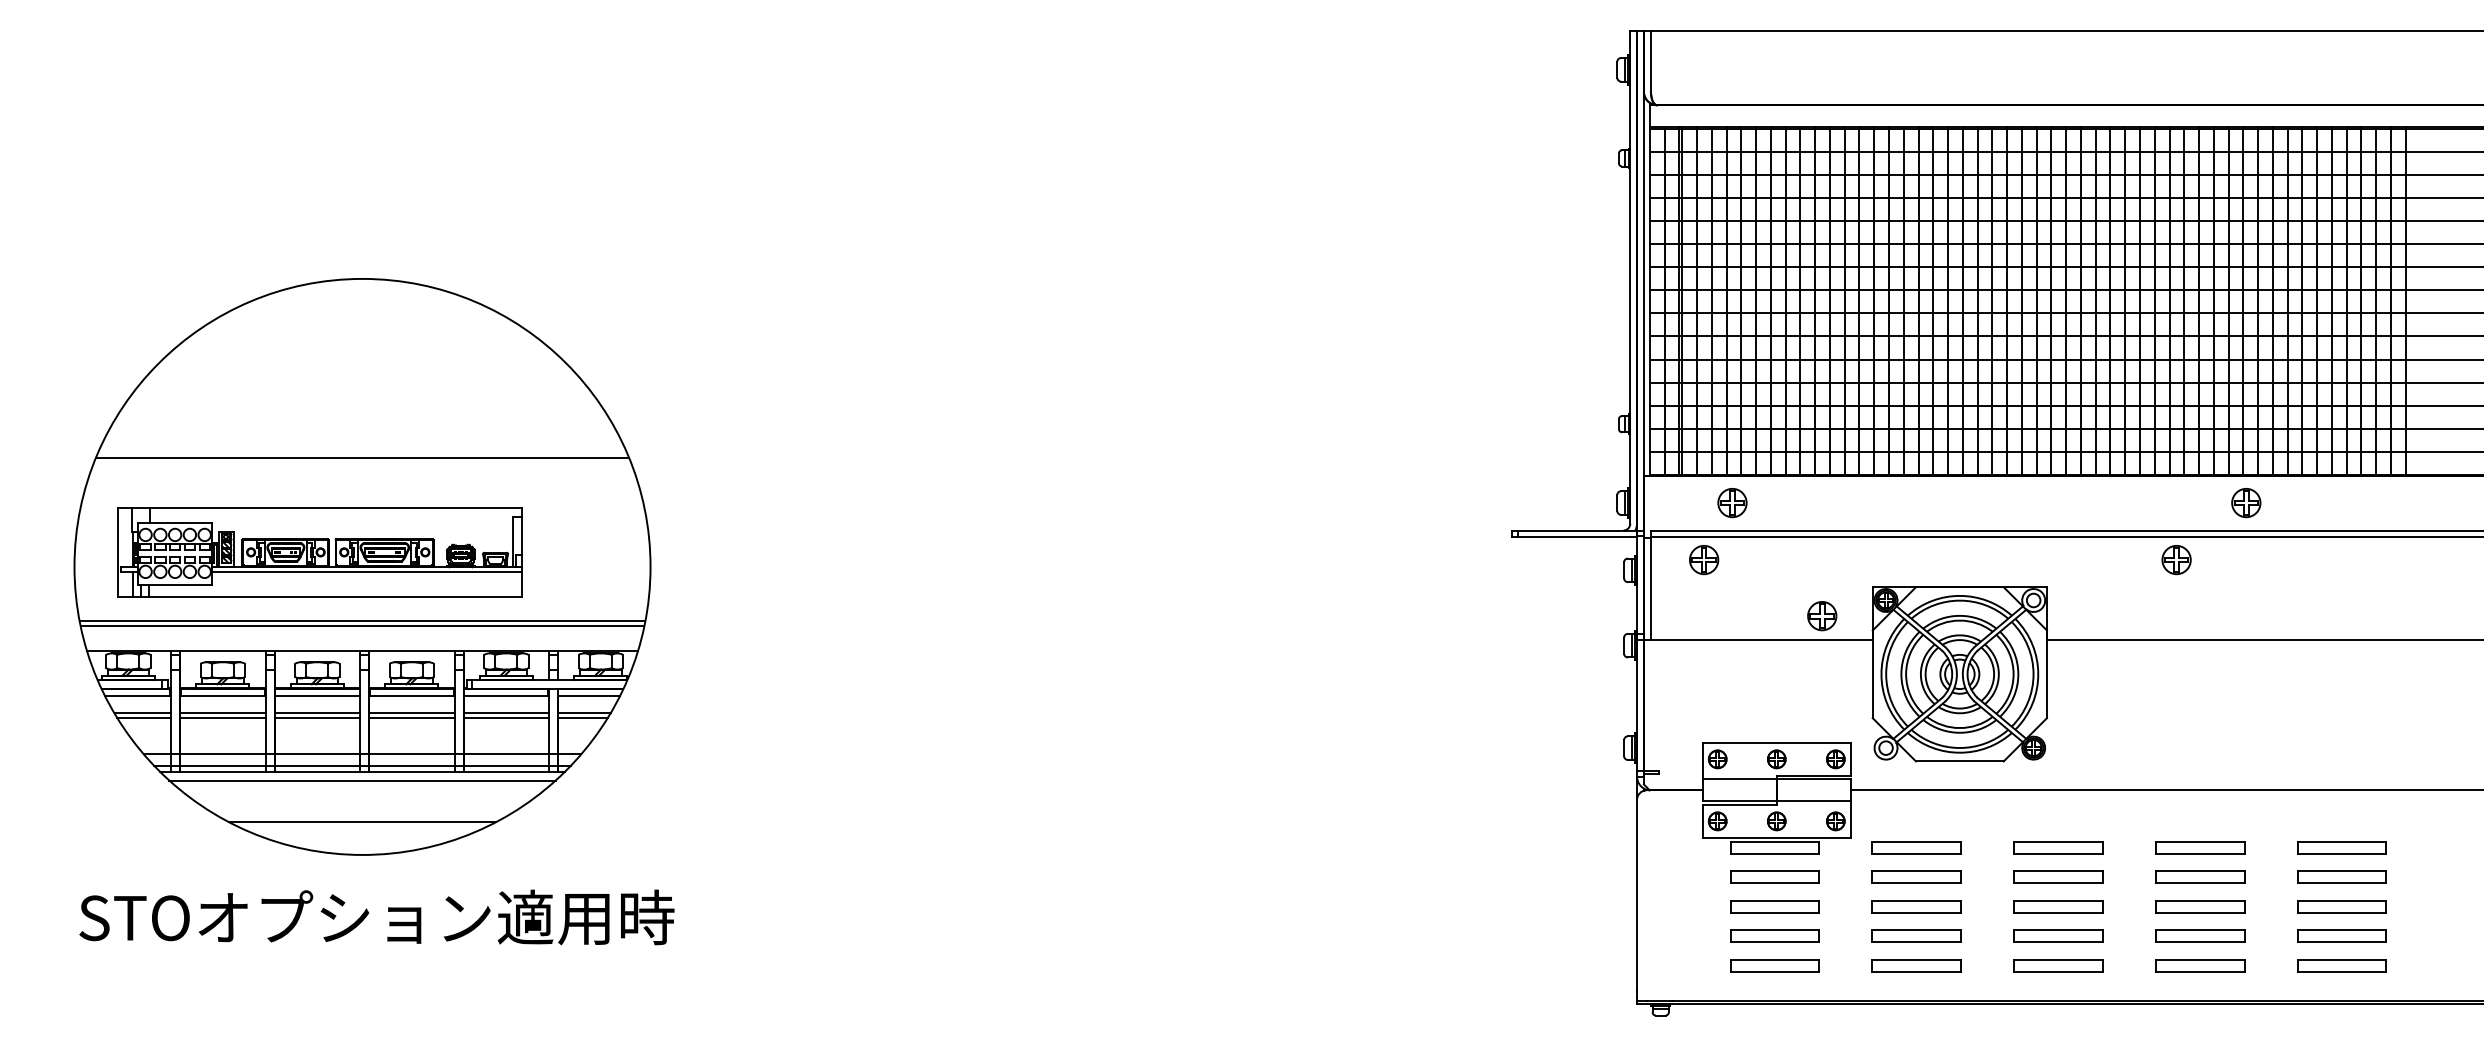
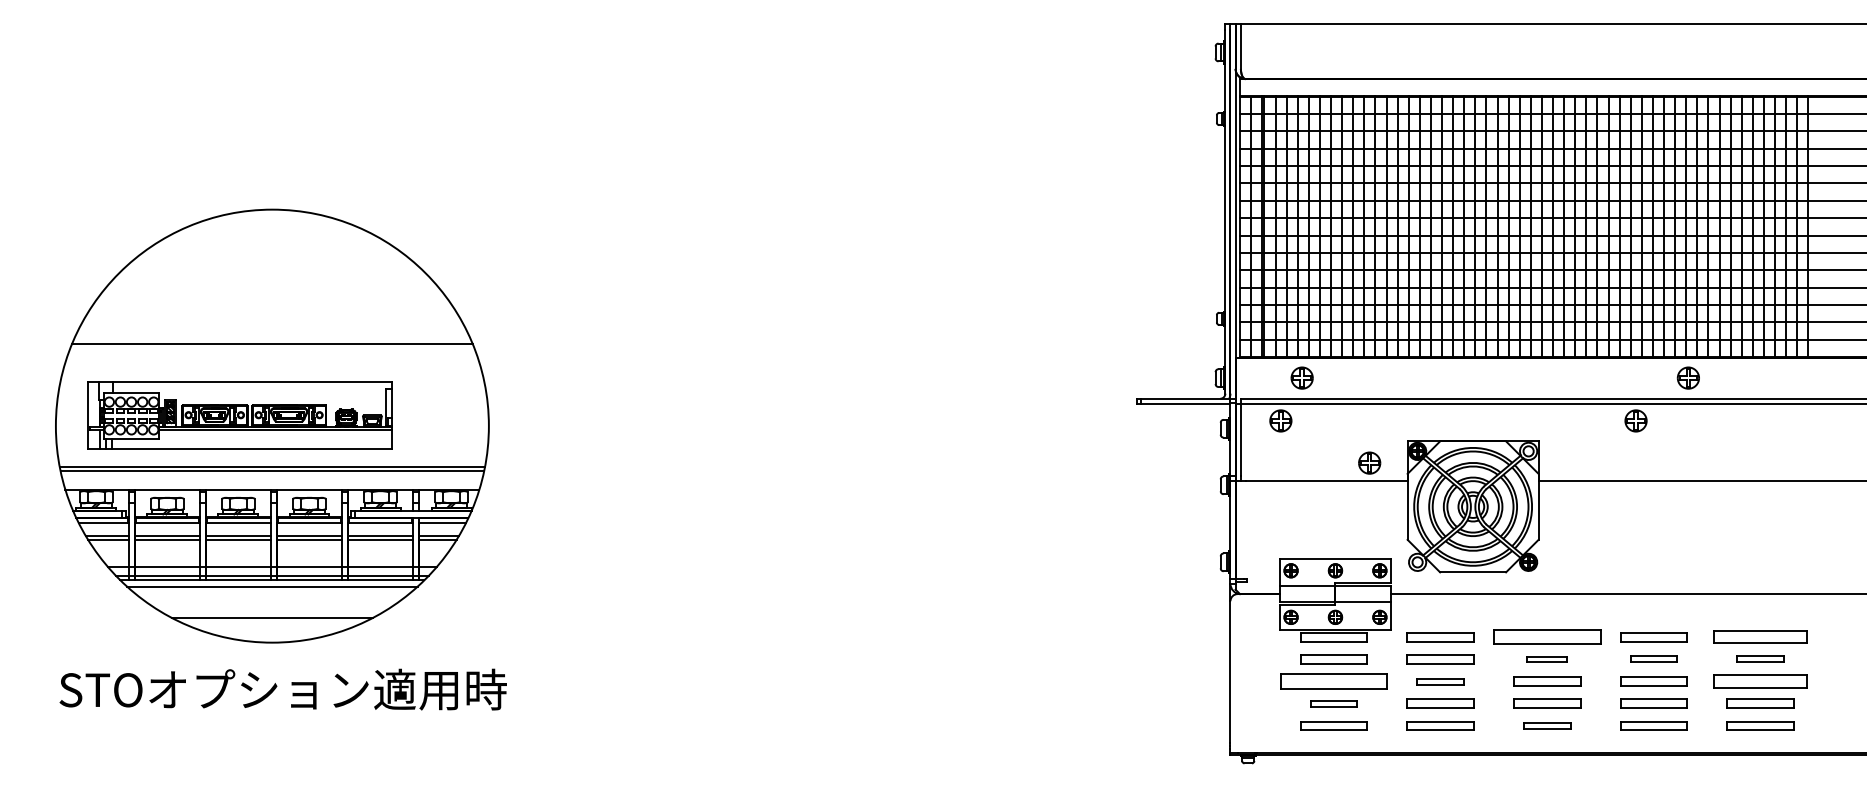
part: (2058, 847) -> (1547, 637), size x1.6
part: (2341, 847) -> (1759, 637), size x1.4
part: (2058, 876) -> (1547, 658), size x0.6
part: (2200, 876) -> (1654, 658), size x0.7
part: (2341, 876) -> (1759, 658), size x0.7
part: (1774, 906) -> (1333, 681), size x1.6
part: (1916, 906) -> (1440, 681), size x0.7
part: (2341, 906) -> (1759, 681), size x1.4
part: (1774, 935) -> (1333, 703), size x0.7
part: (2058, 965) -> (1547, 725), size x0.7

